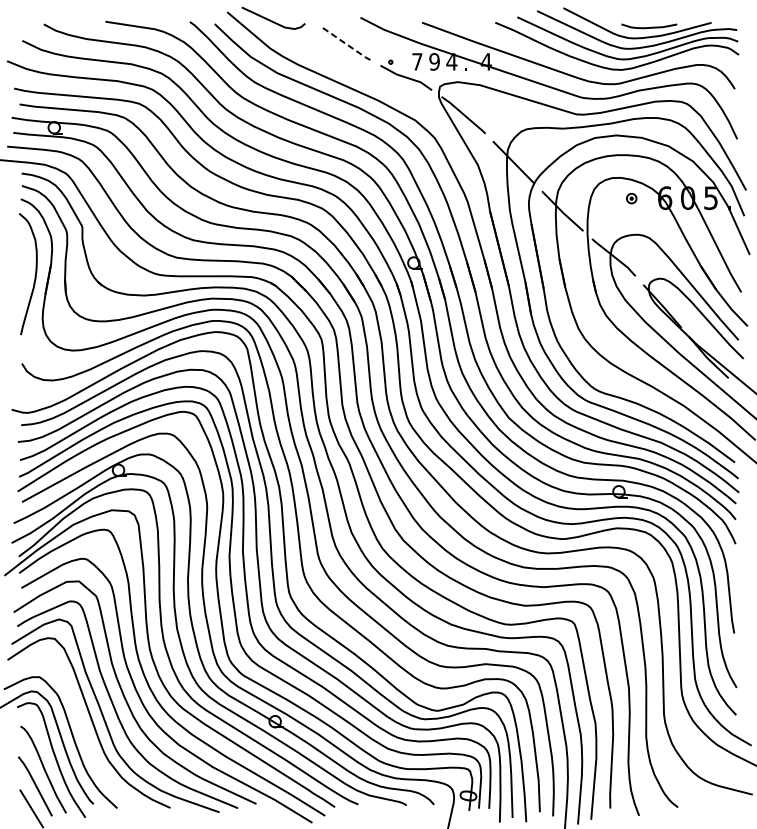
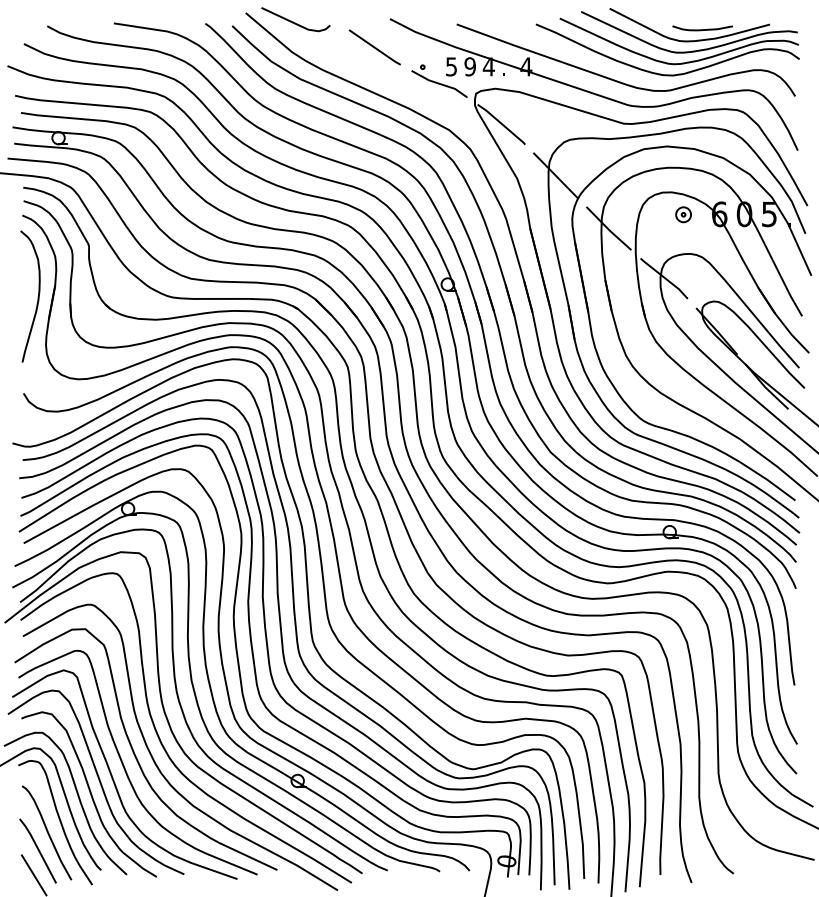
line: (347, 44) -> (375, 47), dashed -> solid
text: (417, 61) -> (451, 66), 7 -> 5
part: (631, 198) -> (683, 214), size x1.43
curve: (83, 734) -> (90, 794), added

